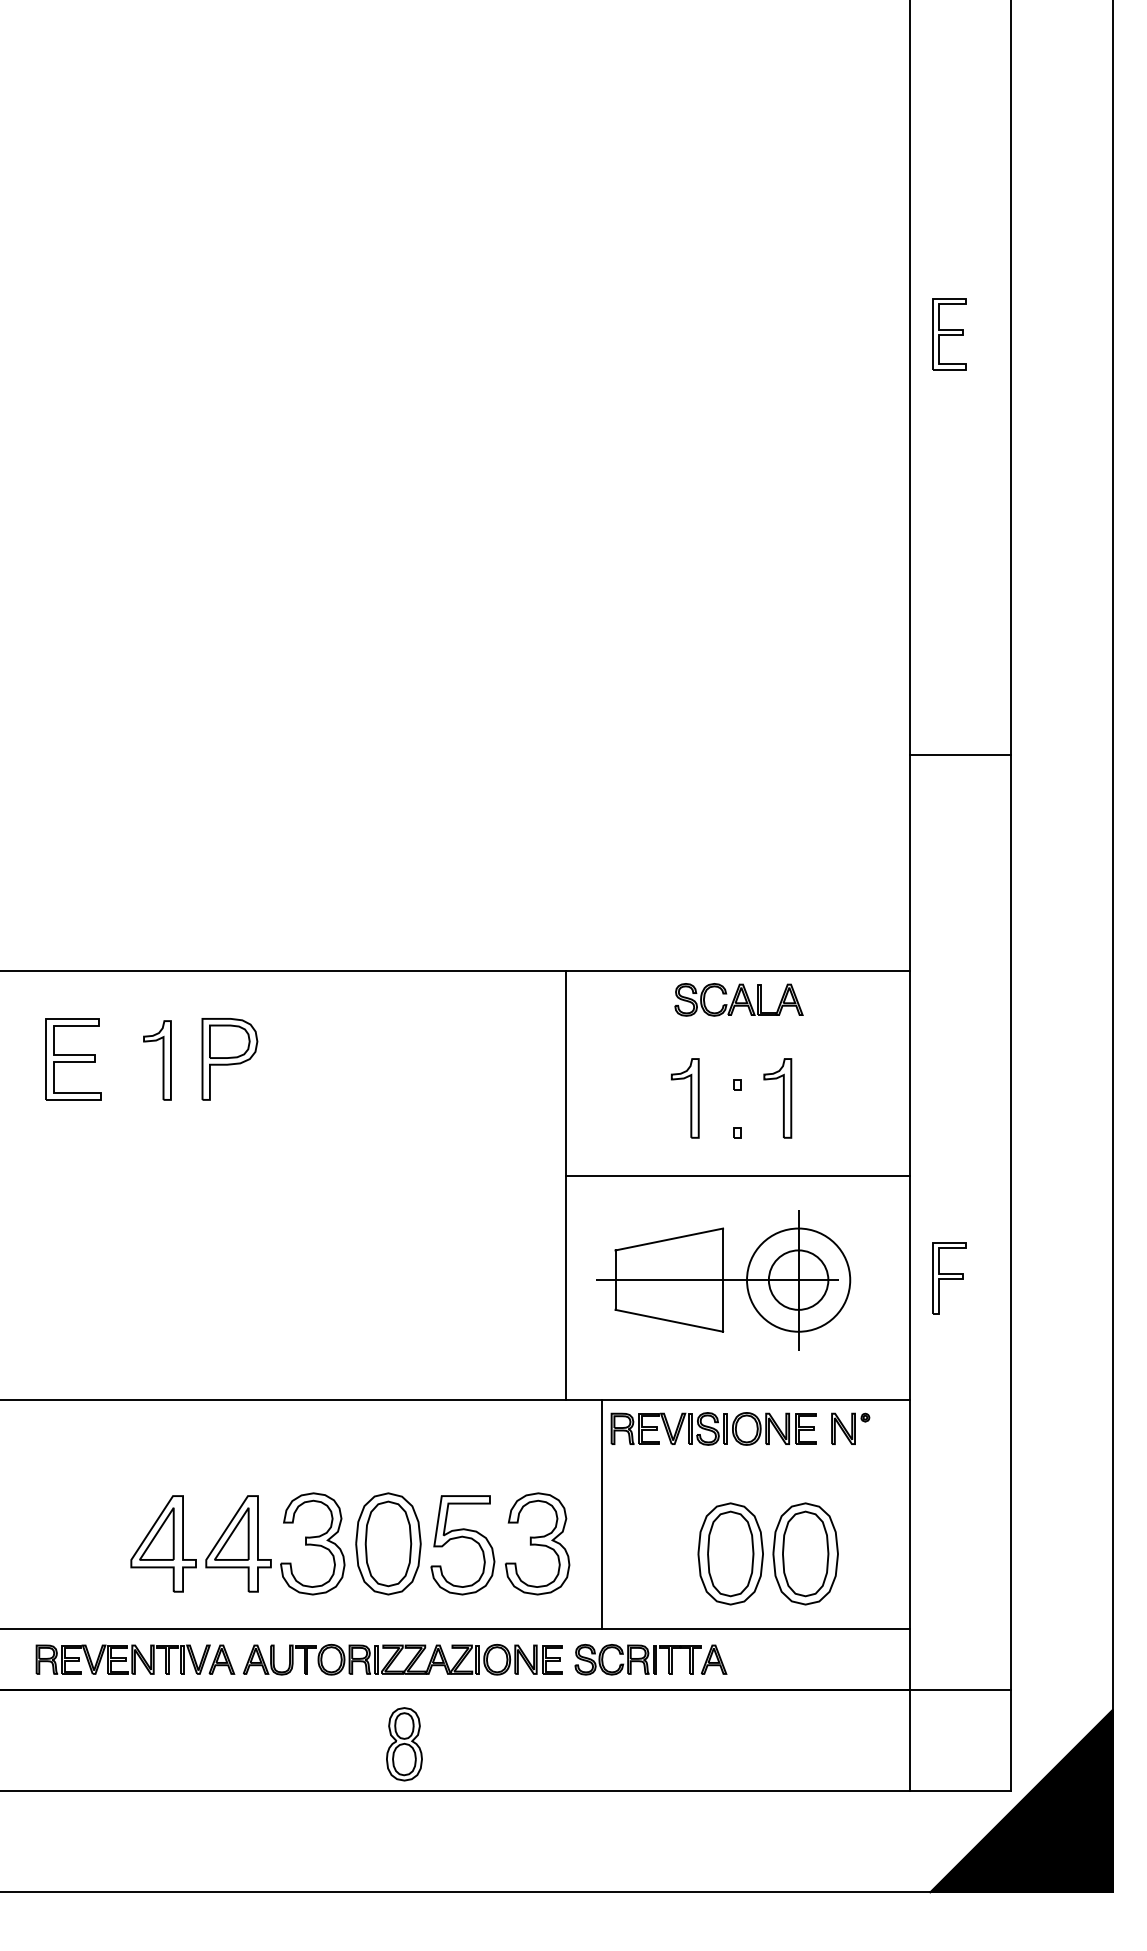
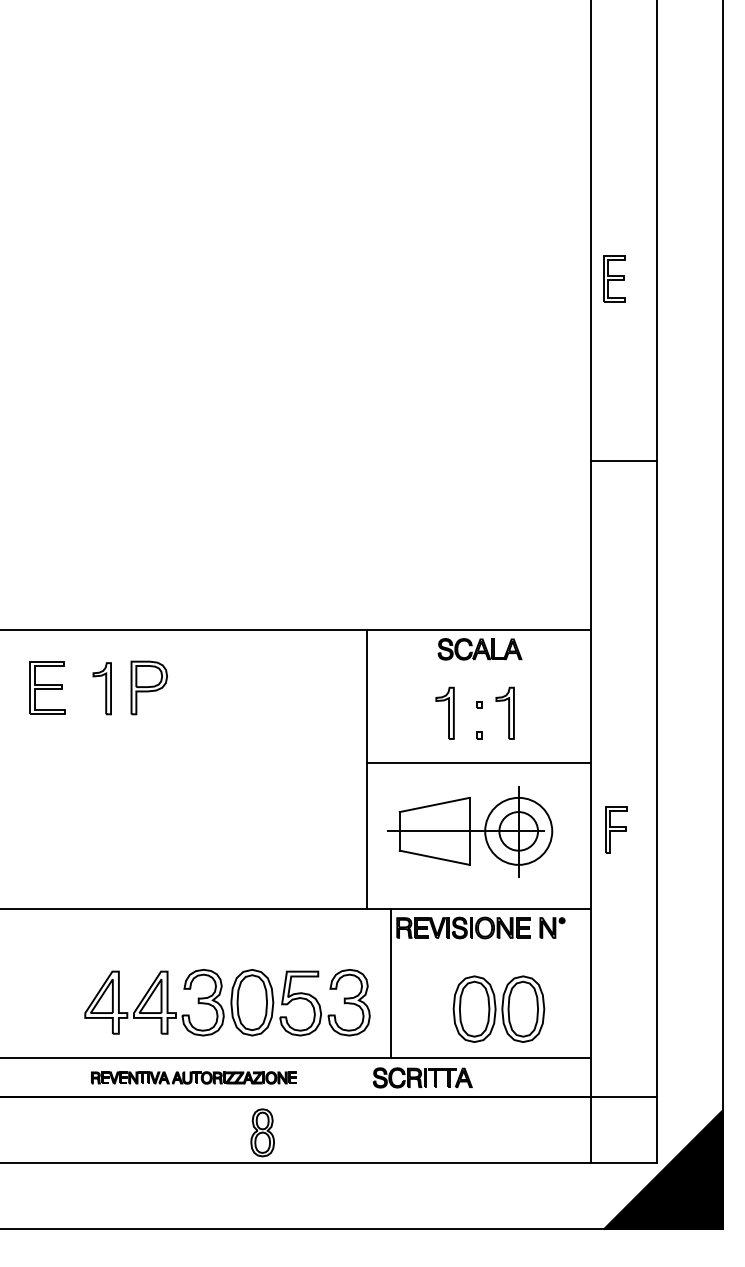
part: (949, 333) -> (614, 278), moved
line: (959, 755) -> (623, 461), moved
part: (297, 1659) -> (193, 1077), size x0.6

